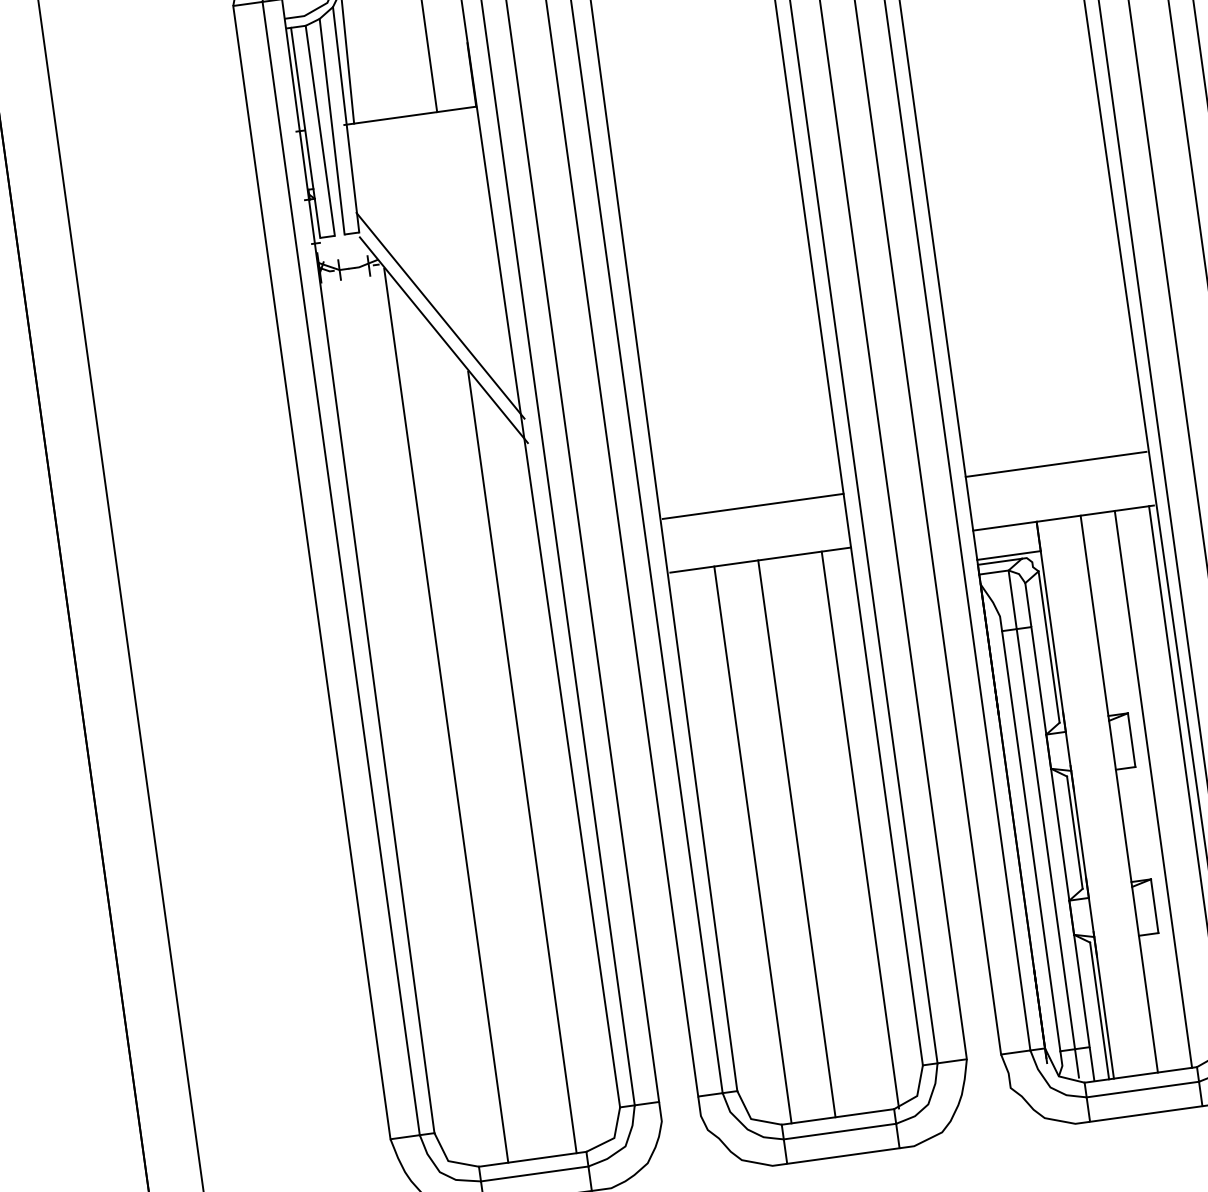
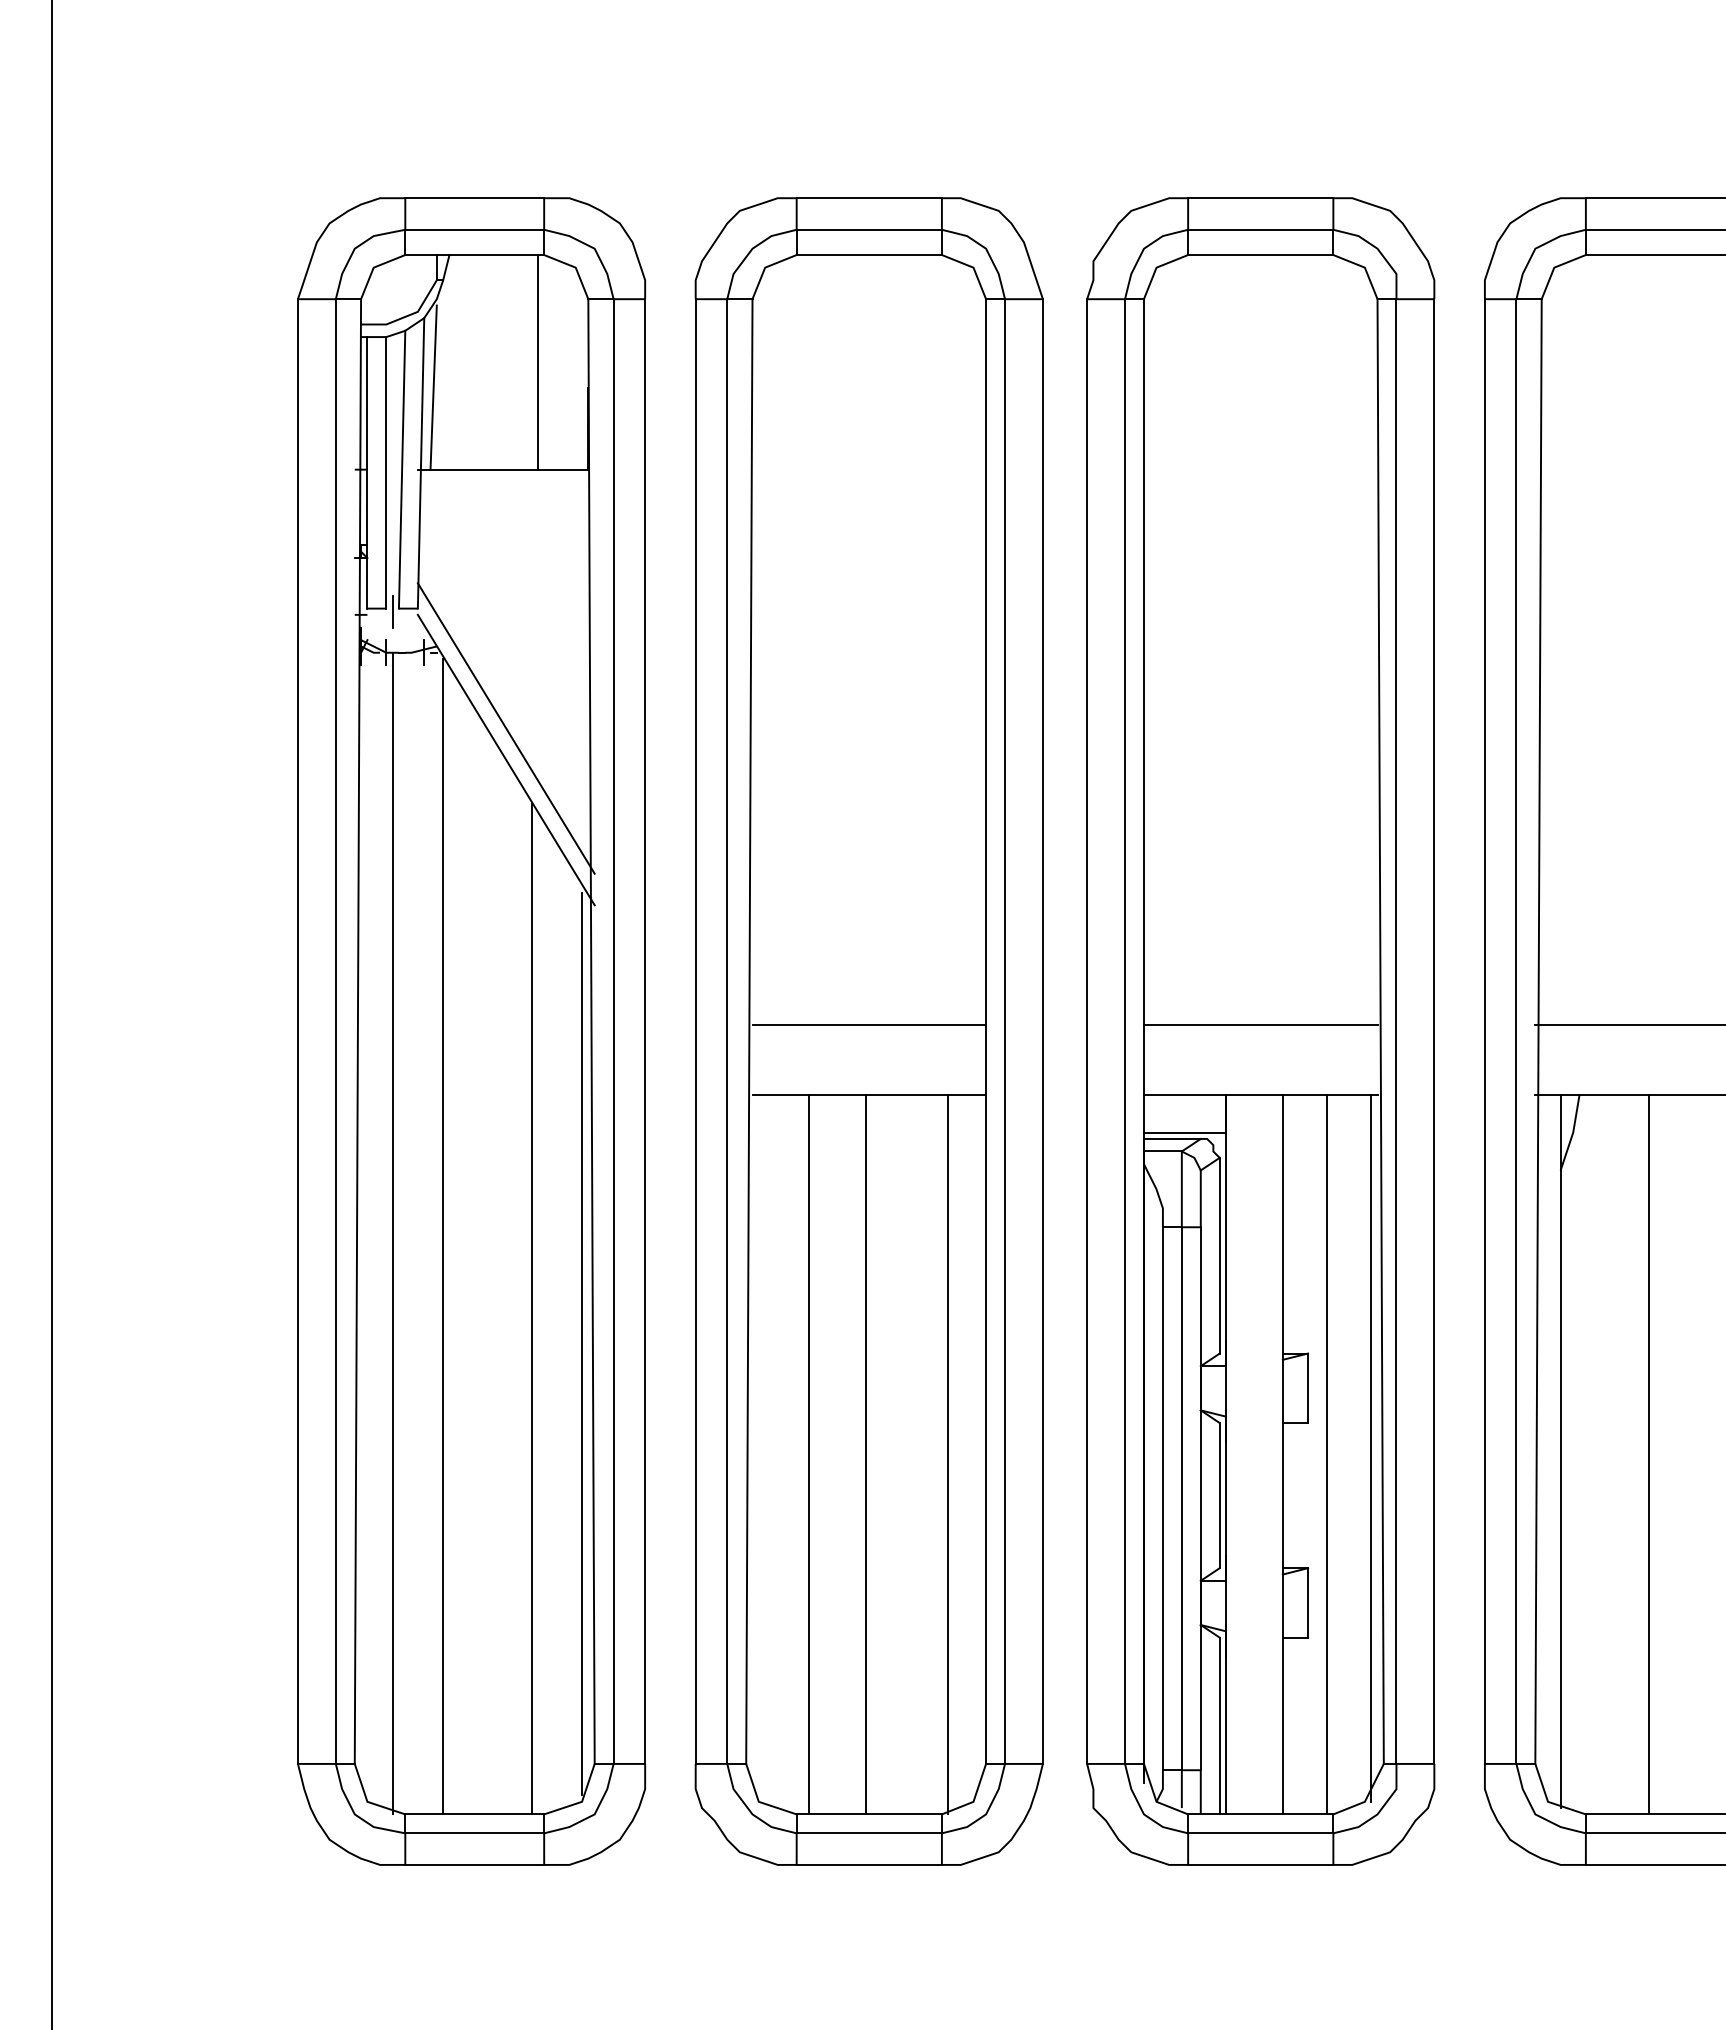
line: (339, 237) -> (392, 611), added
line: (406, 718) -> (392, 1233), added
line: (565, 783) -> (582, 1343), added

